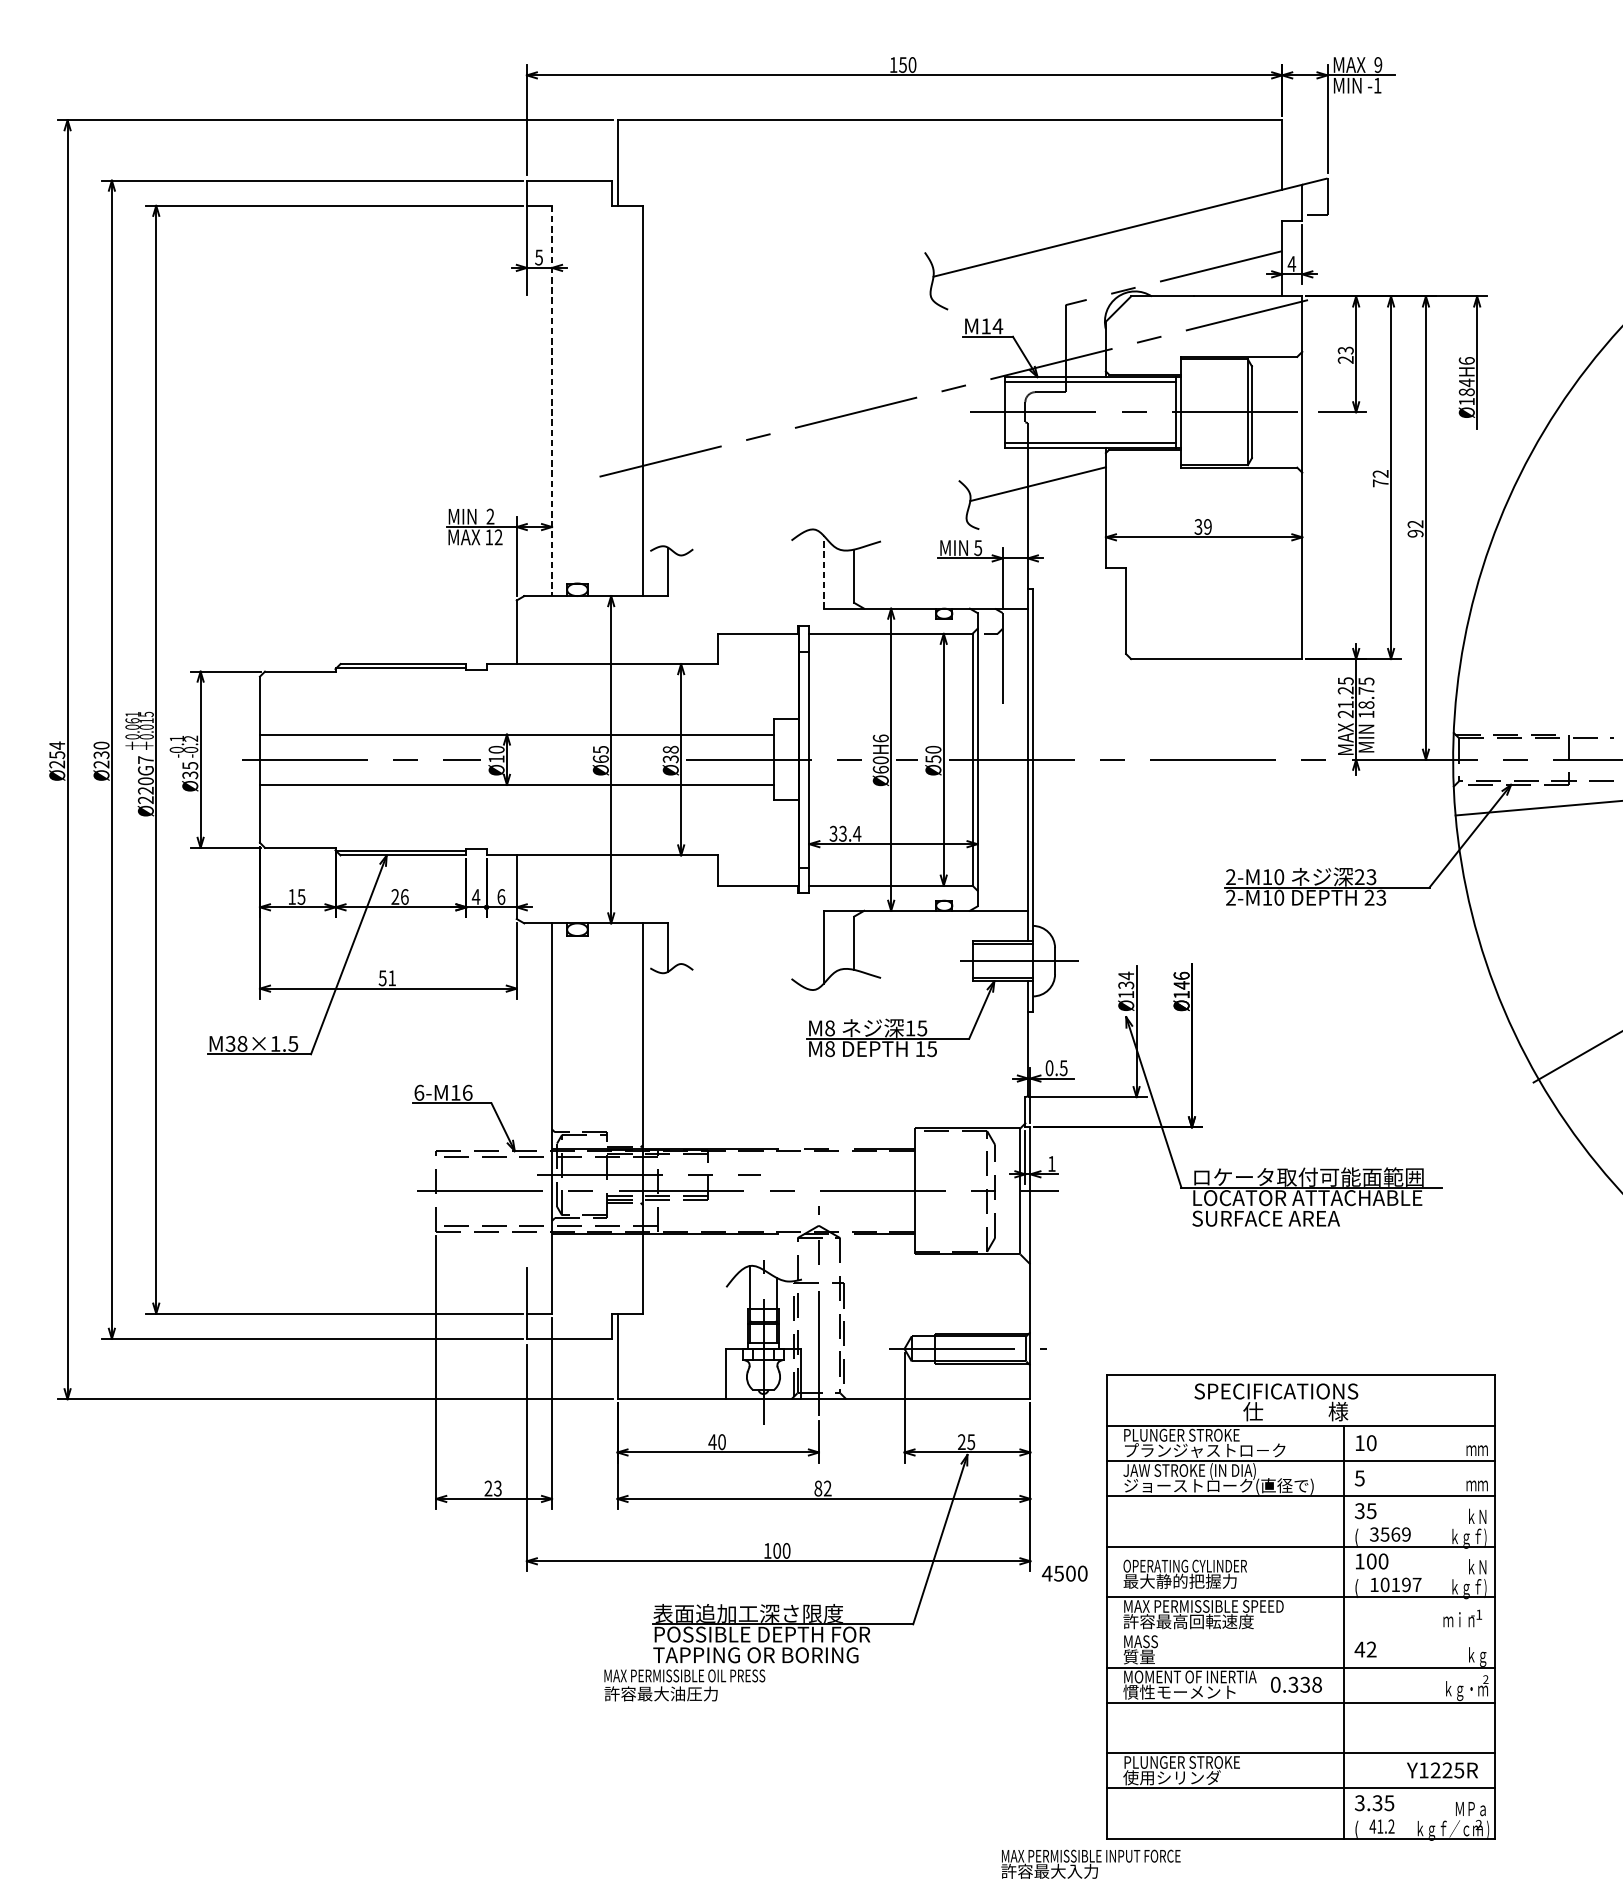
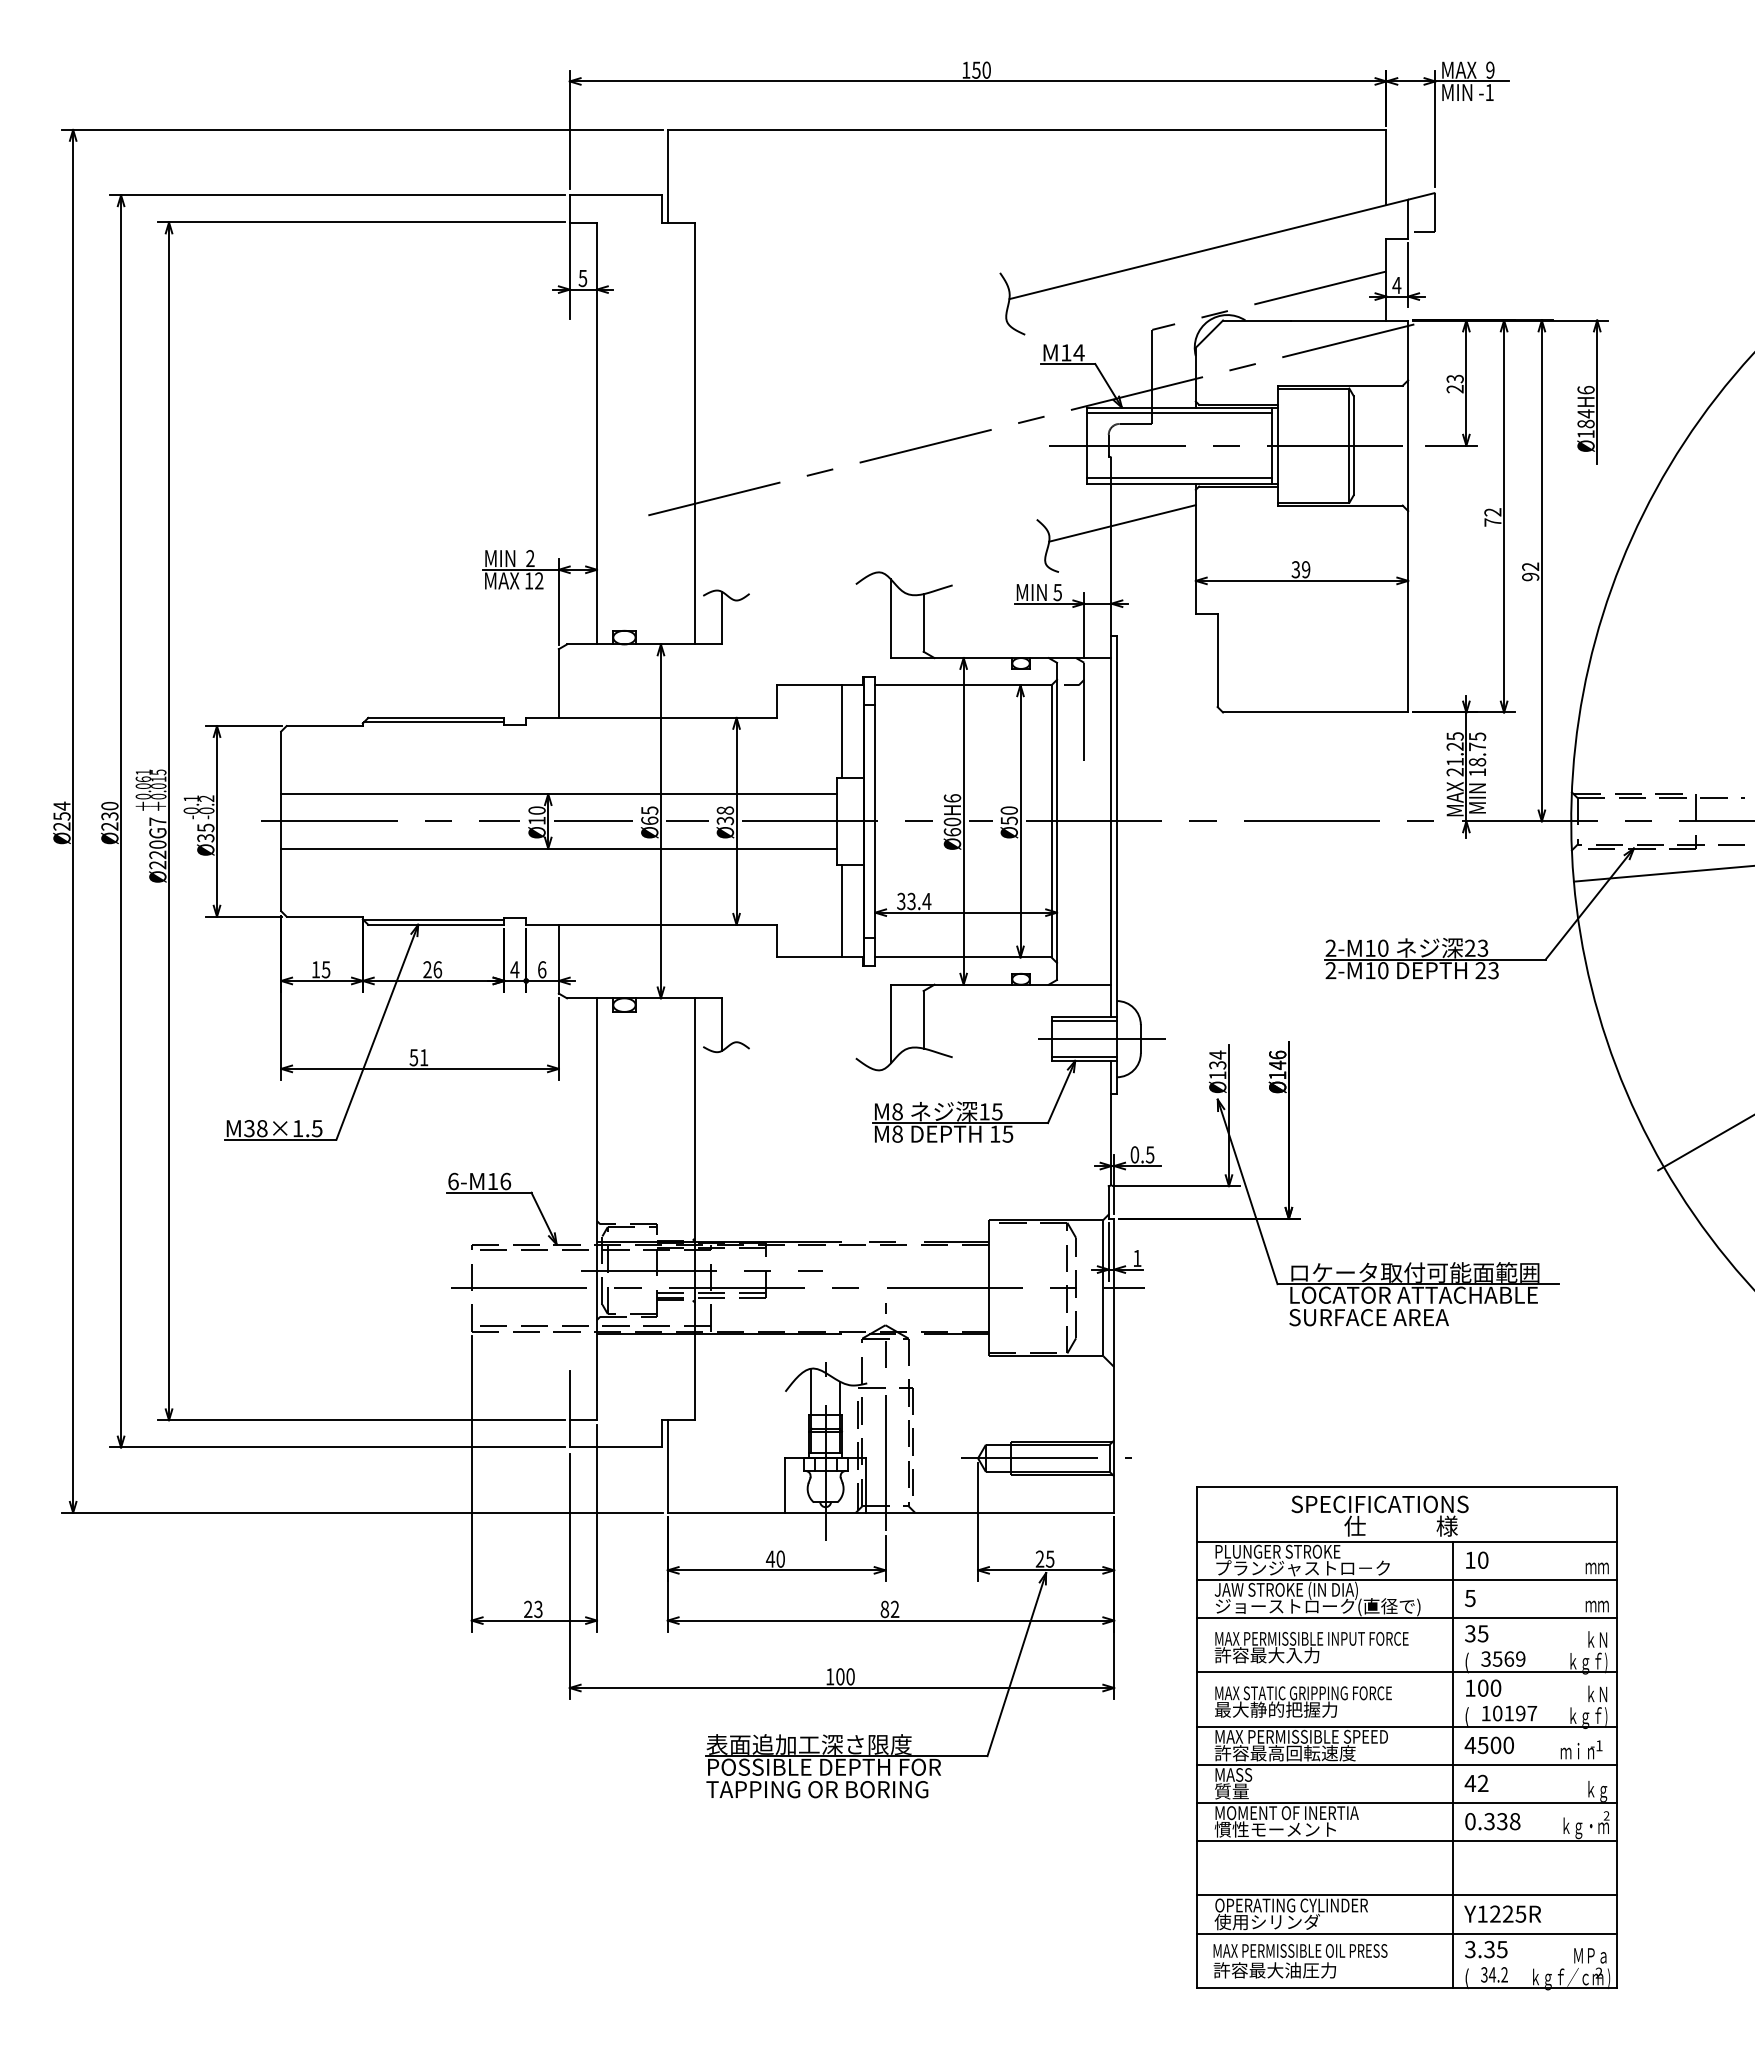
line: (551, 400) -> (596, 433), dashed -> solid
line: (823, 572) -> (890, 618), dashed -> solid
line: (778, 676) -> (841, 731), added
line: (548, 759) -> (593, 821), added
line: (635, 759) -> (687, 821), added
line: (778, 842) -> (841, 910), added
text: (1204, 1566) -> (1302, 1693), OPERATING CYLINDER -> MAX STATIC GRIPPING FORCE
text: (1063, 1573) -> (1488, 1745), moved
line: (1300, 1632) -> (1406, 1764), added
text: (1296, 1684) -> (1492, 1821), moved
text: (684, 1685) -> (1300, 1961), moved
text: (1194, 1762) -> (1291, 1905), PLUNGER STROKE -> OPERATING CYLINDER
text: (1442, 1769) -> (1502, 1913), moved
text: (1376, 1826) -> (1488, 1974), 41.2 -> 34.2
text: (1090, 1864) -> (1311, 1647), moved

